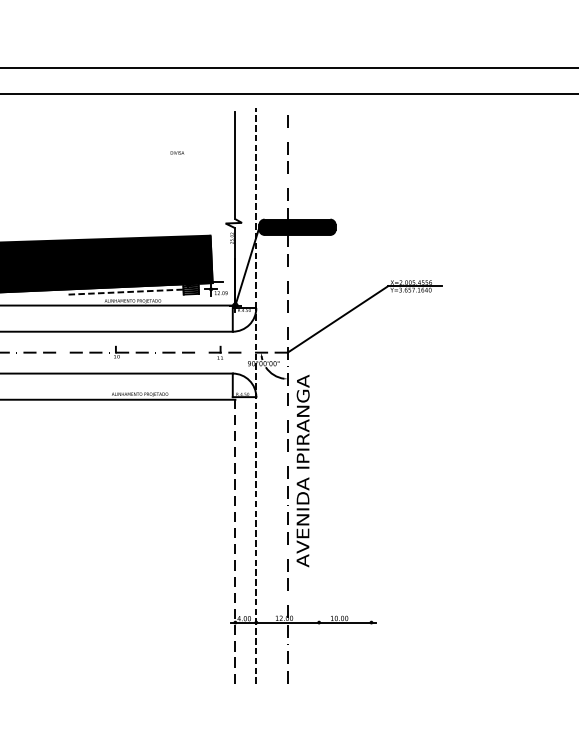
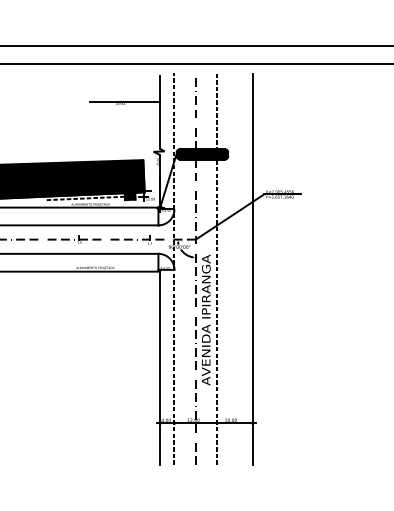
line: (182, 149) -> (124, 101), added
line: (319, 395) -> (217, 268), added
line: (371, 396) -> (252, 269), added
line: (235, 542) -> (160, 368), dashed -> solid

